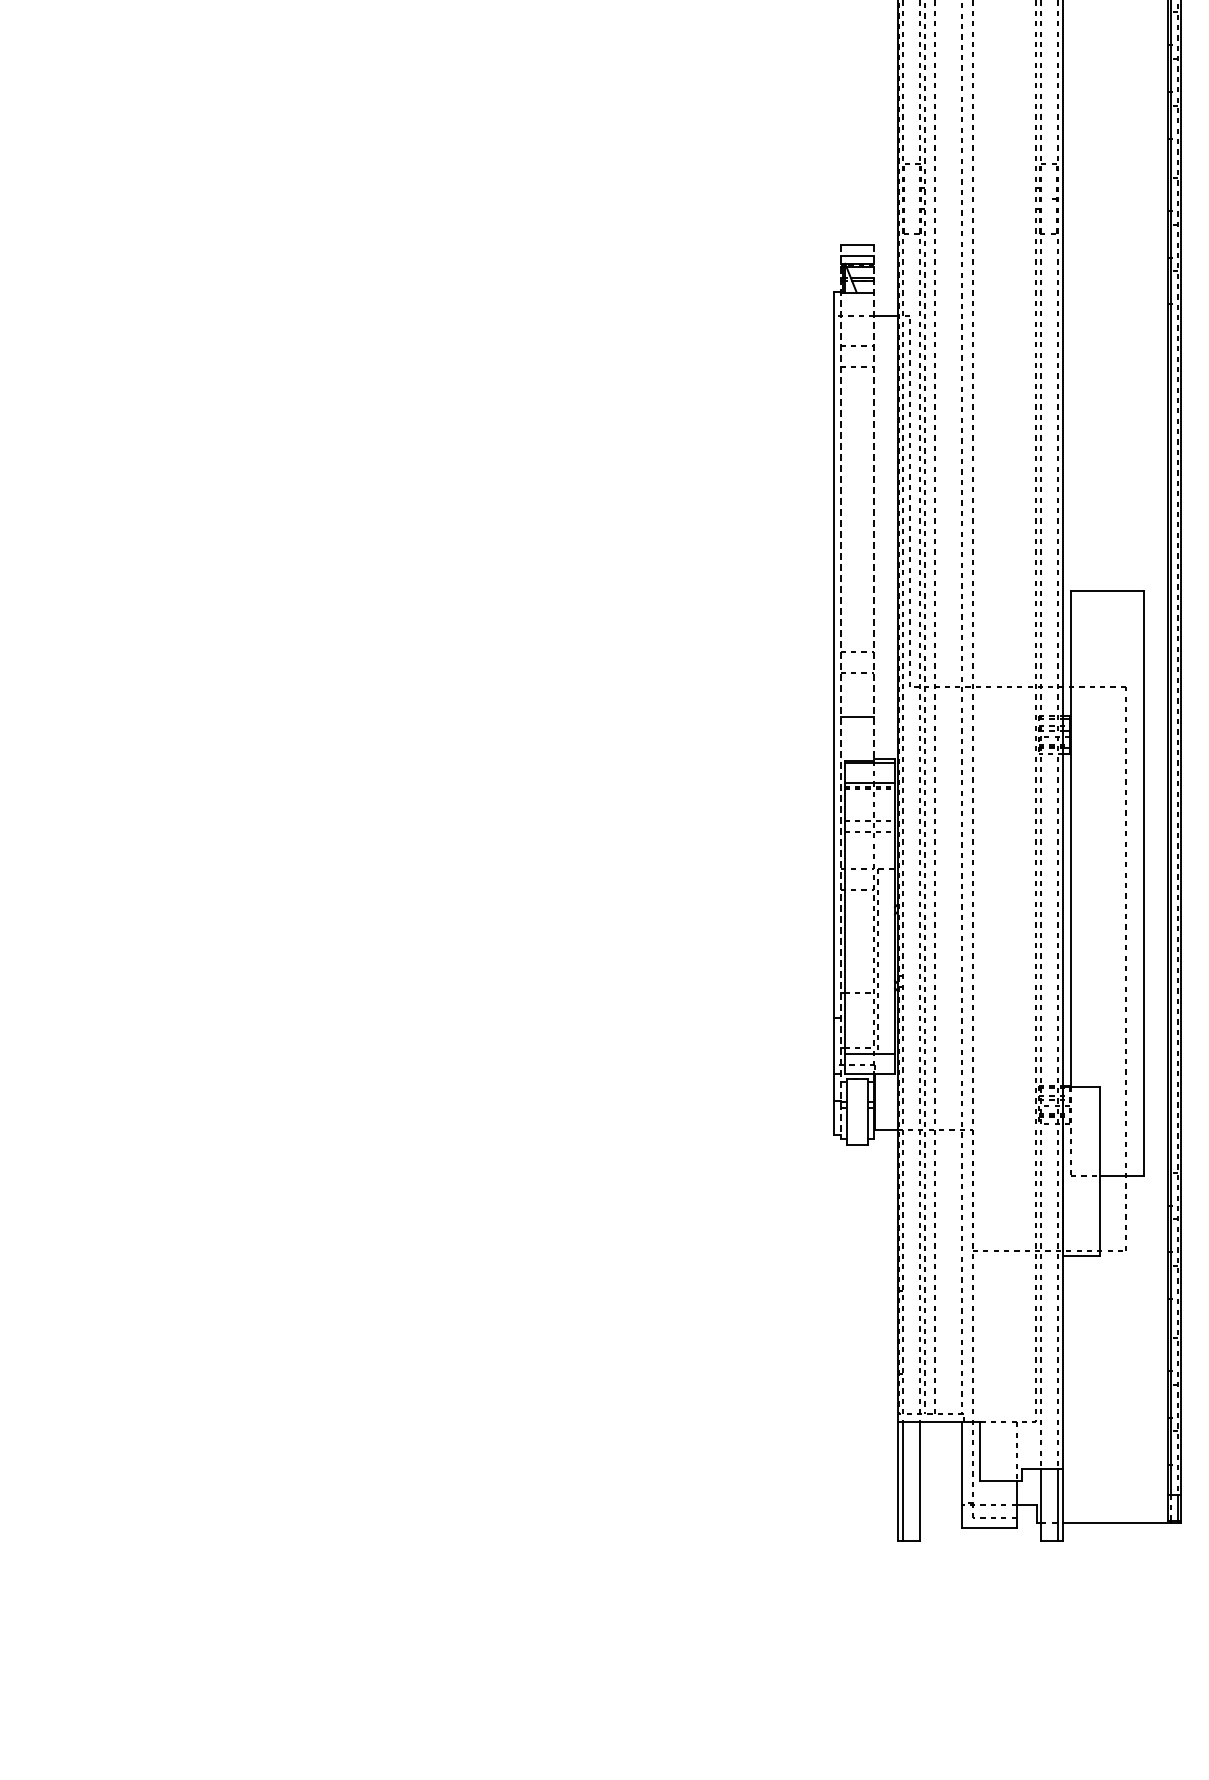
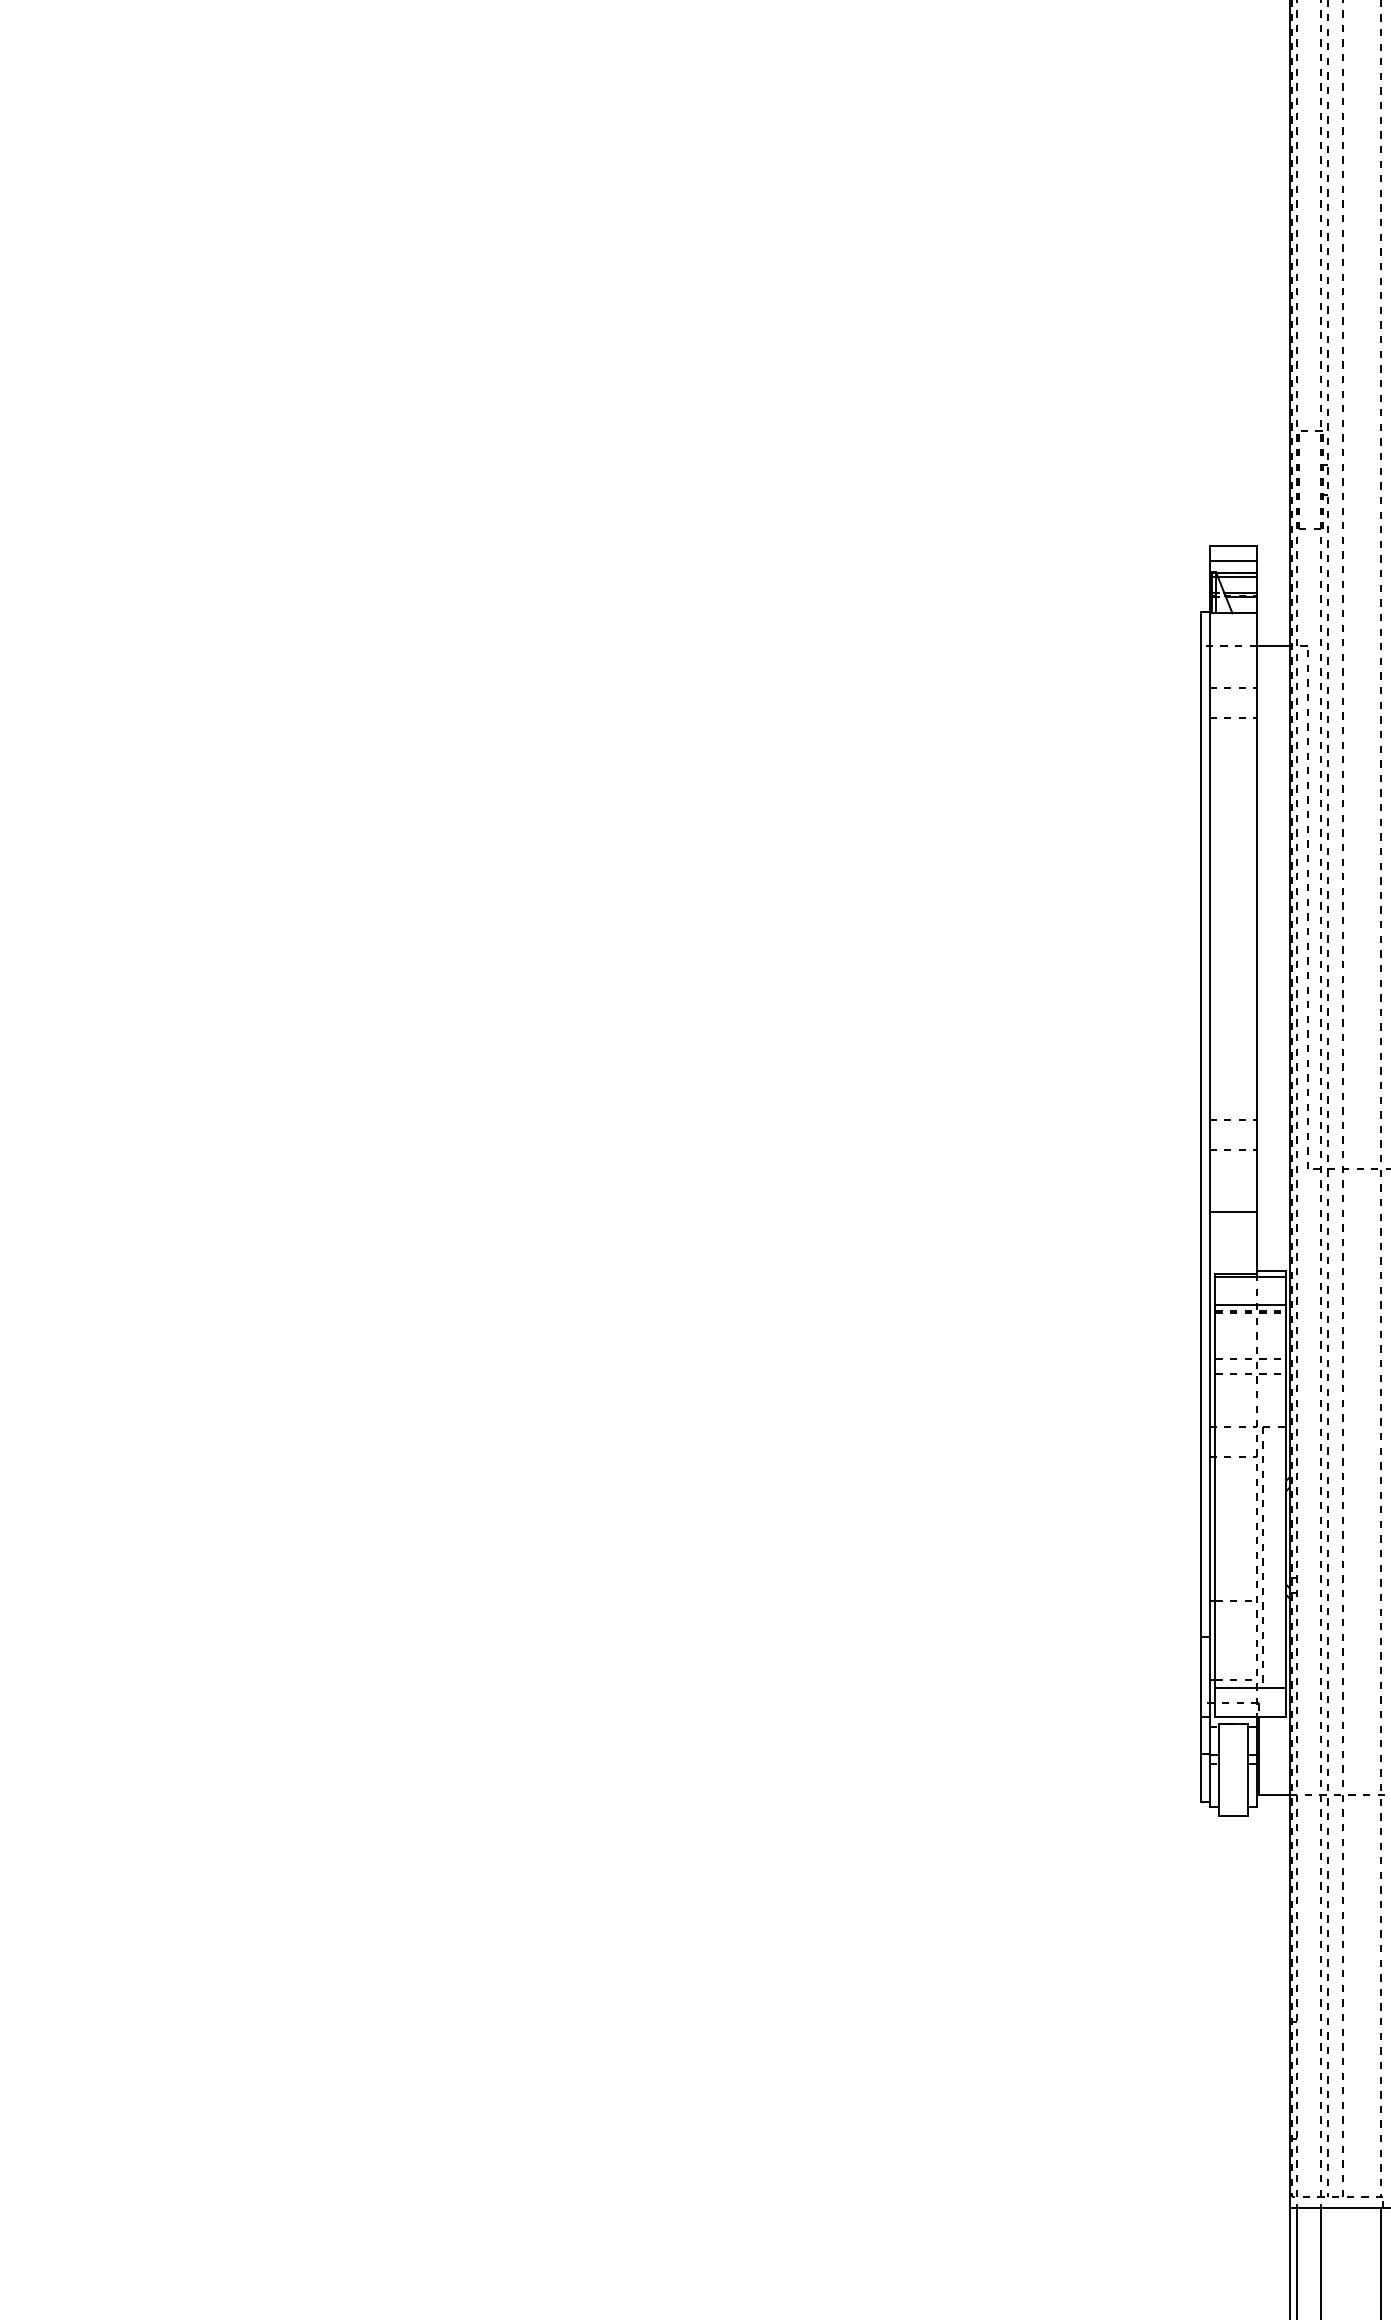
line: (874, 502) -> (1257, 909), dashed -> solid
line: (840, 691) -> (1209, 1176), dashed -> solid

